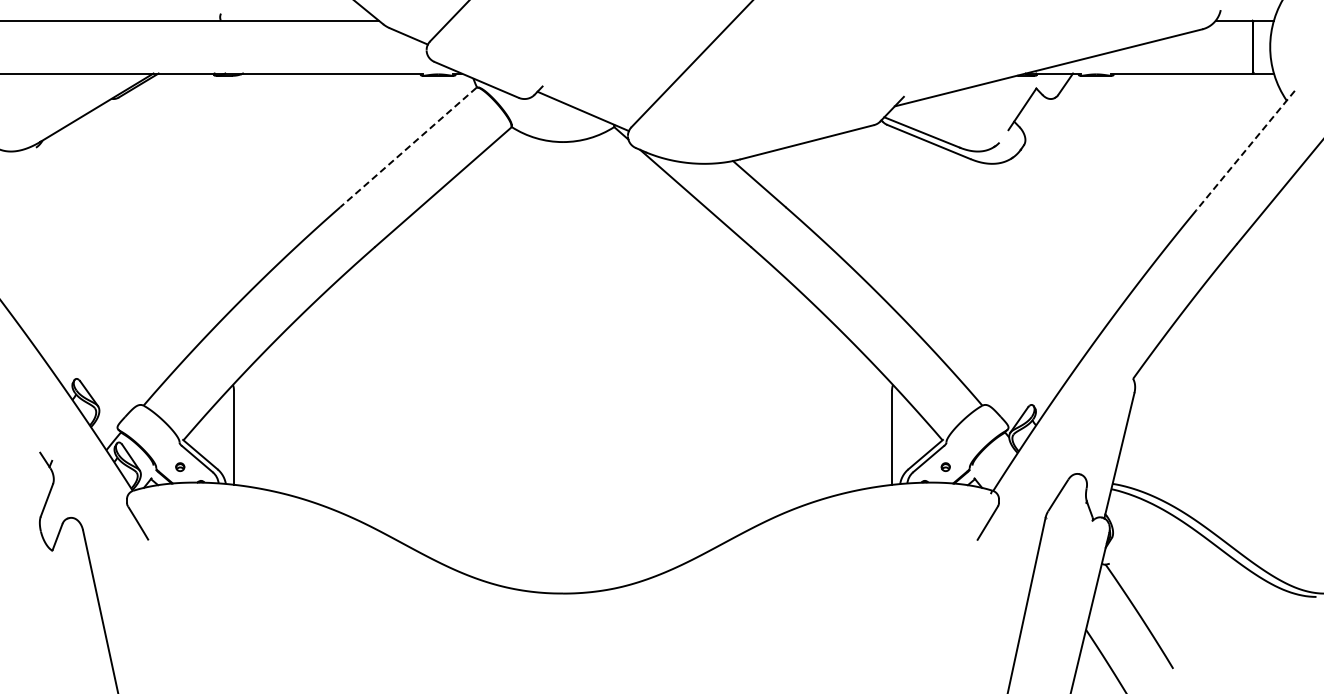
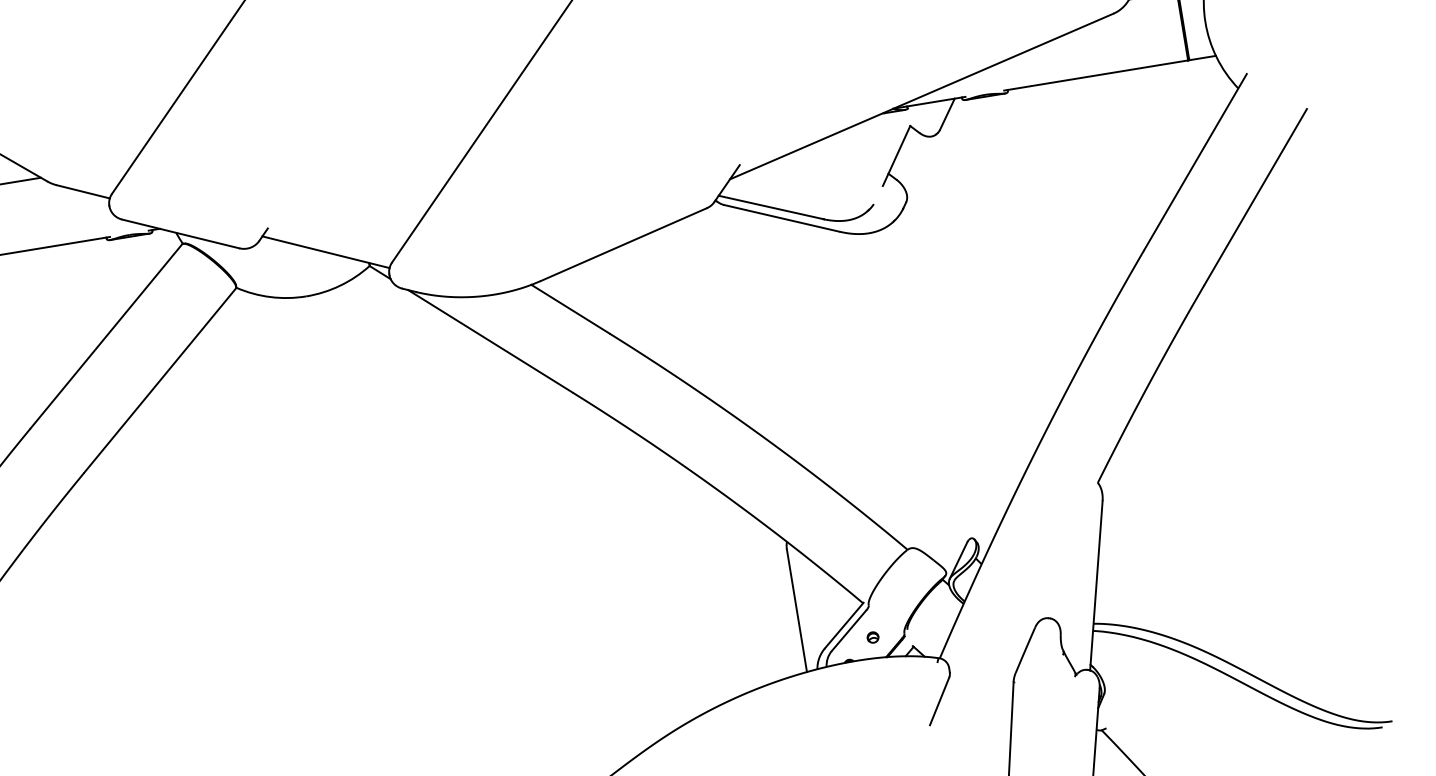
line: (408, 147) -> (106, 336), dashed -> solid
line: (1245, 150) -> (1195, 162), dashed -> solid

